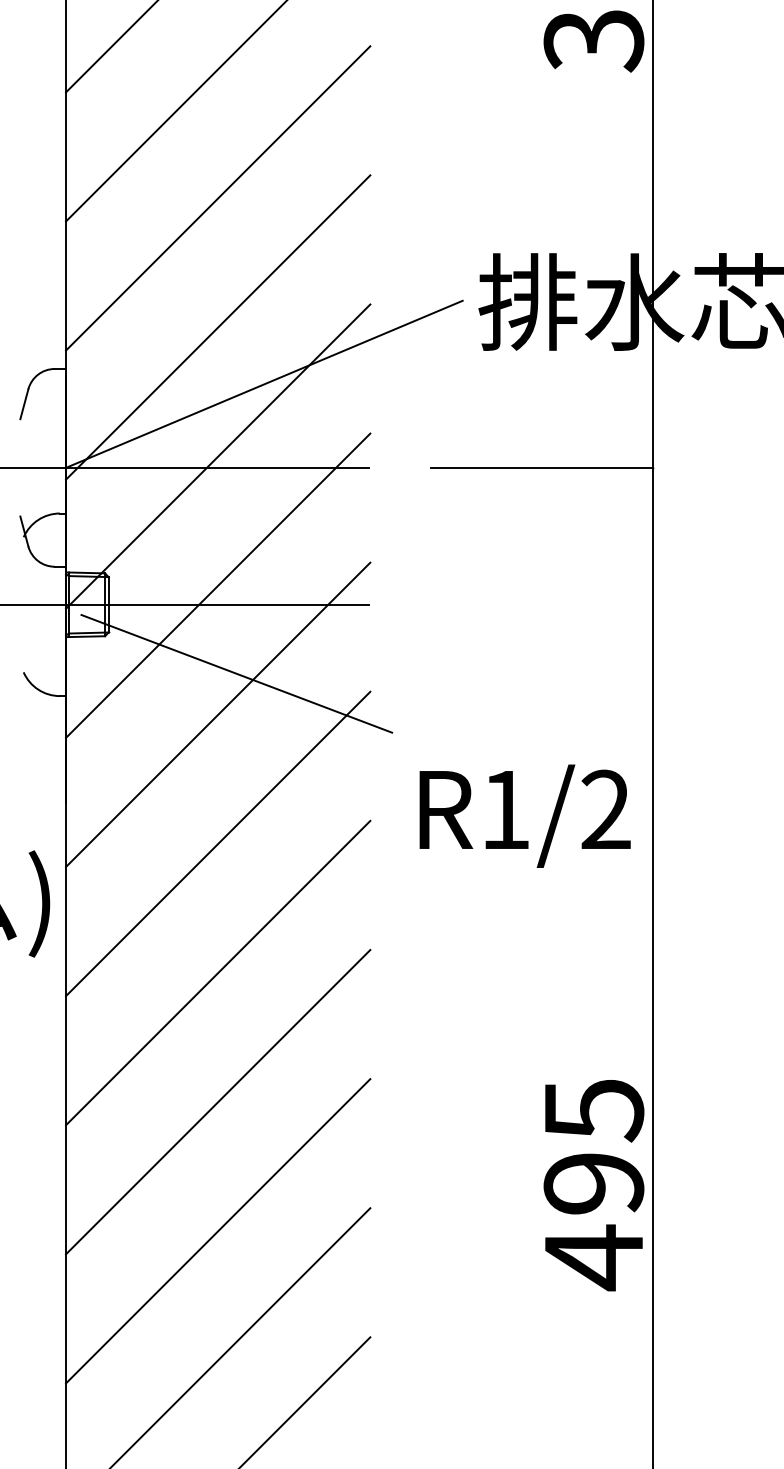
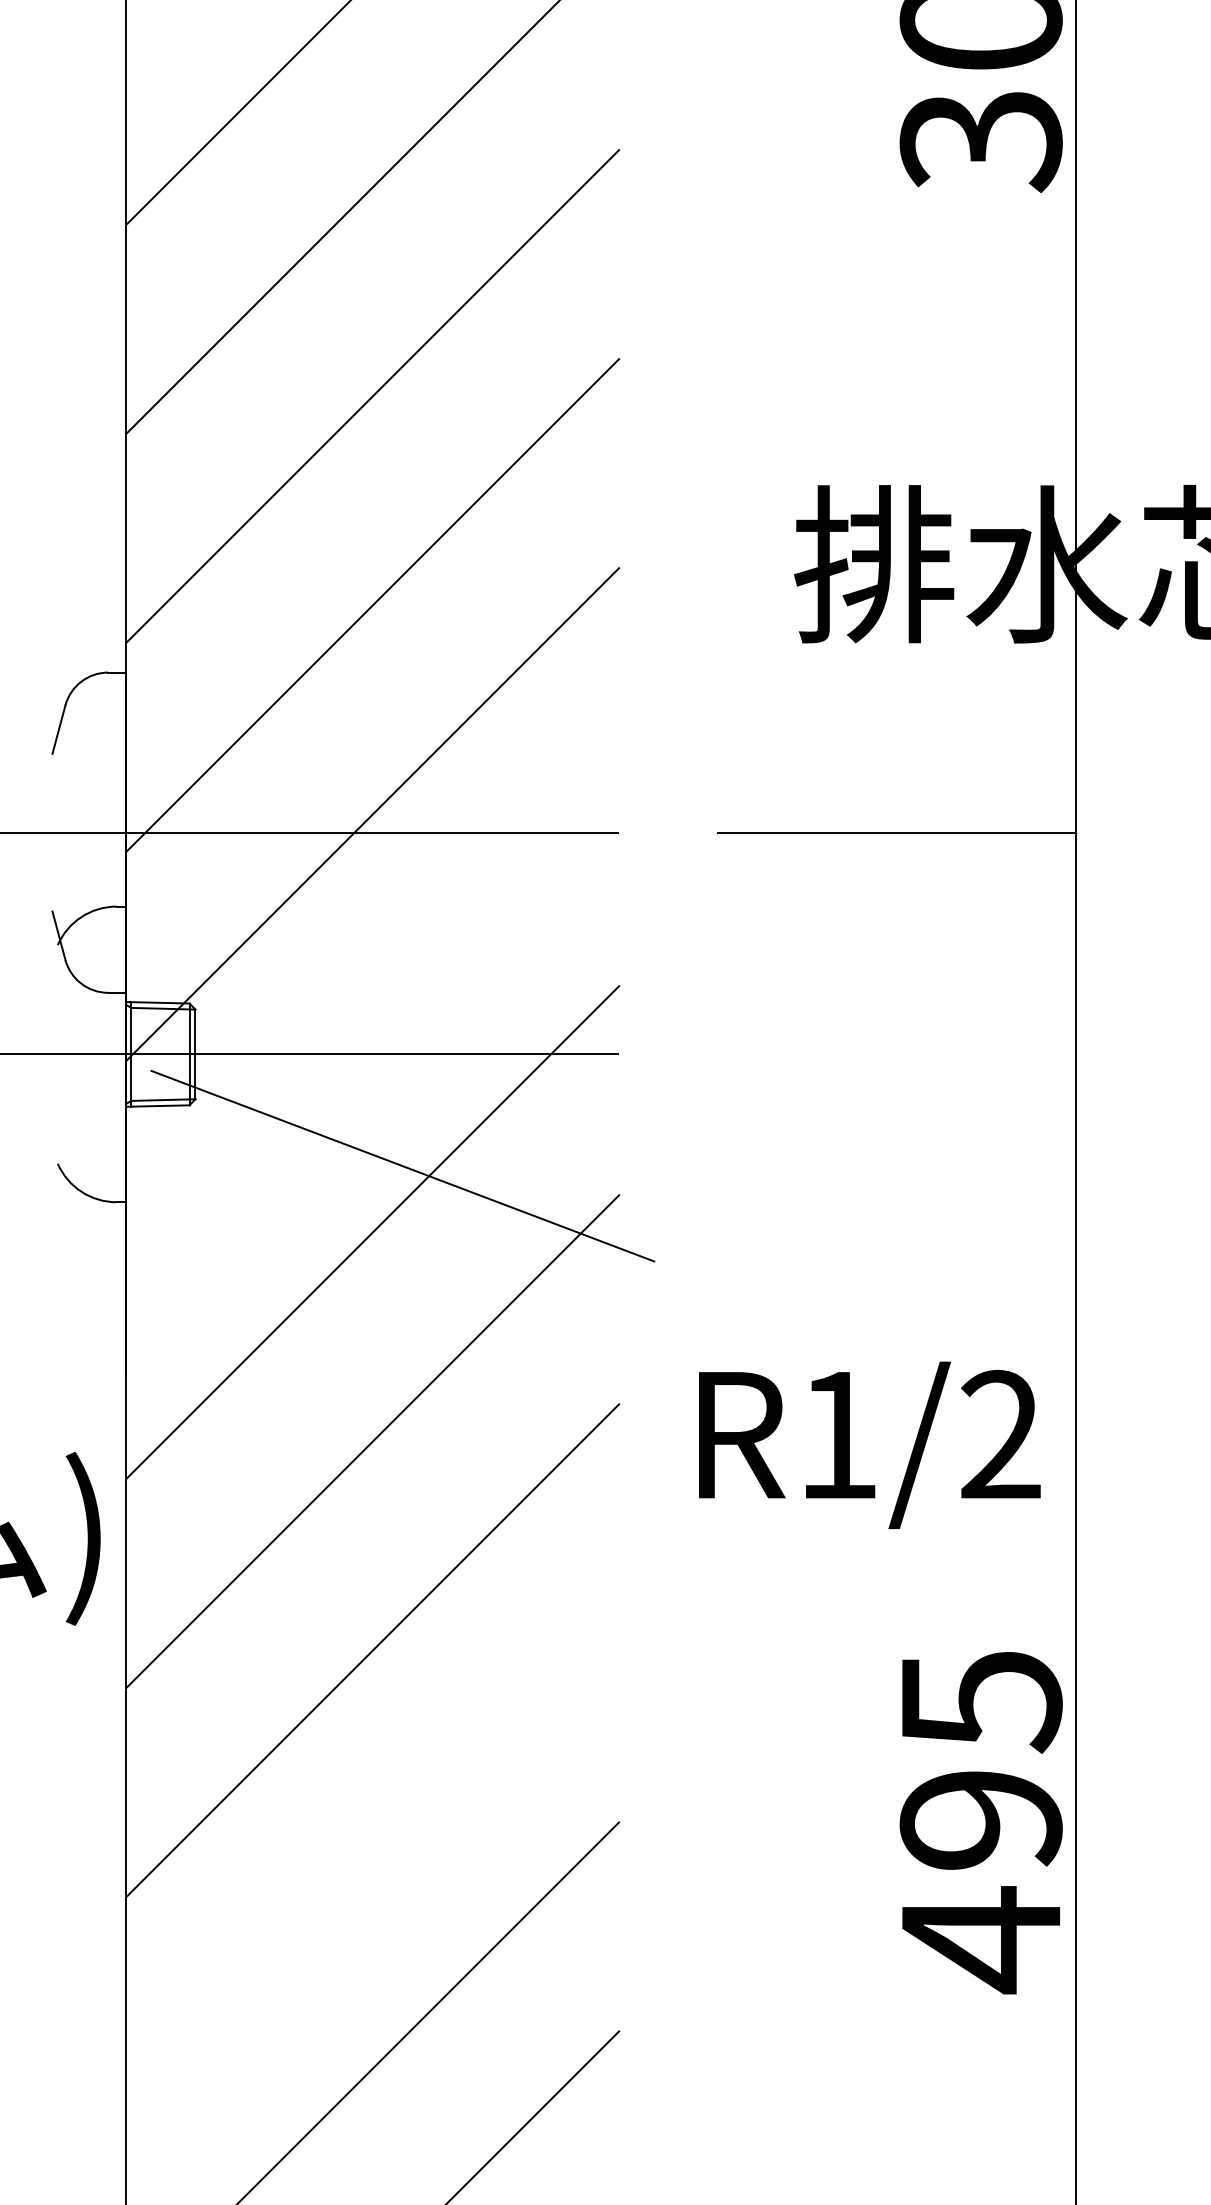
line: (264, 383) -> (447, 696), removed
line: (218, 585) -> (373, 1023), removed
text: (524, 815) -> (868, 1444), moved
line: (218, 1102) -> (373, 1860), removed
text: (593, 1185) -> (980, 1822), moved

